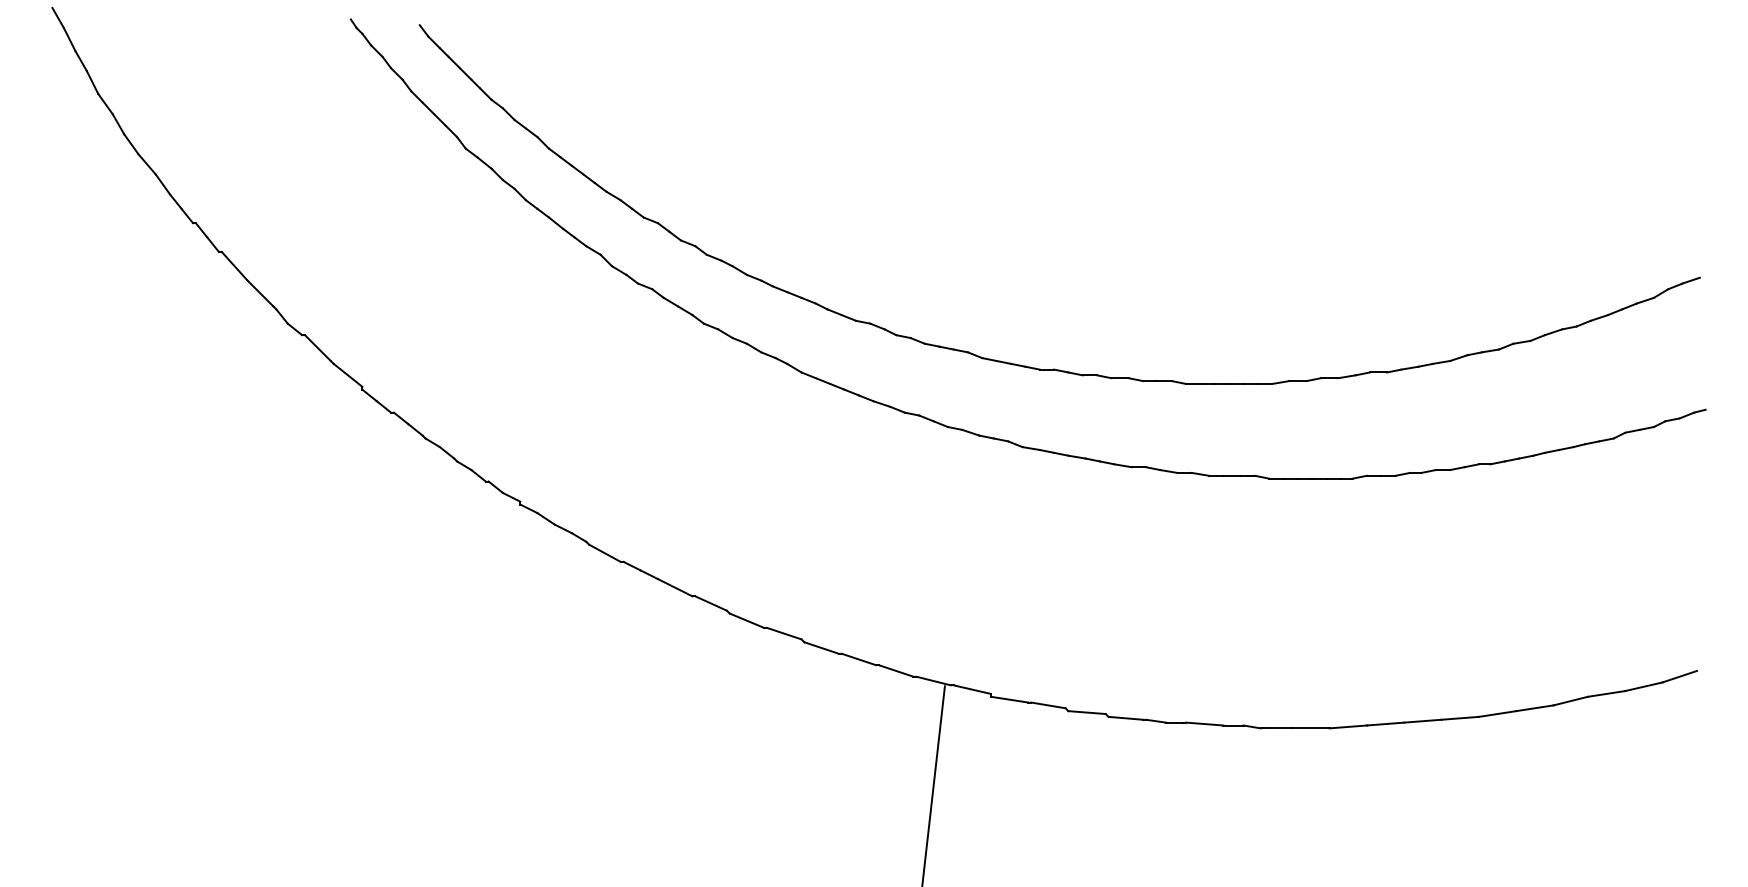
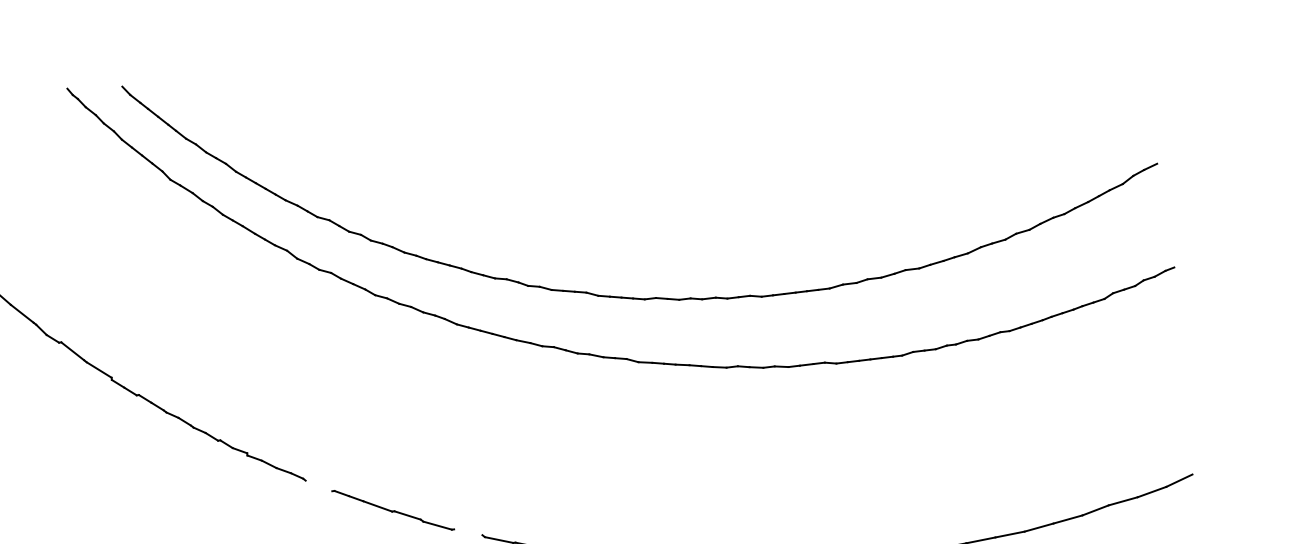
line: (604, 552) -> (318, 485), removed
line: (784, 633) -> (468, 532), removed

